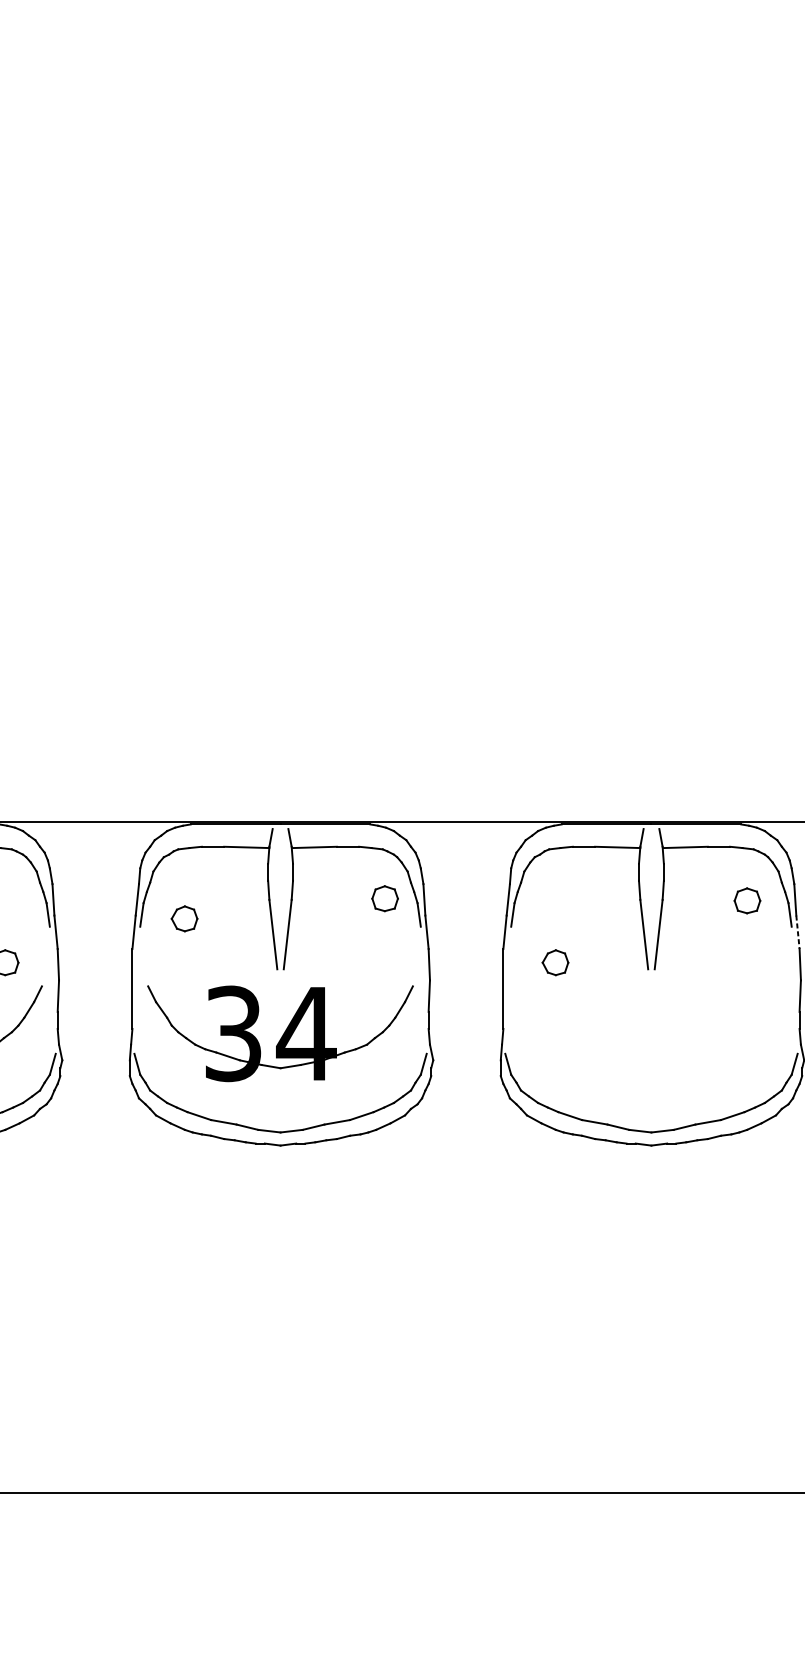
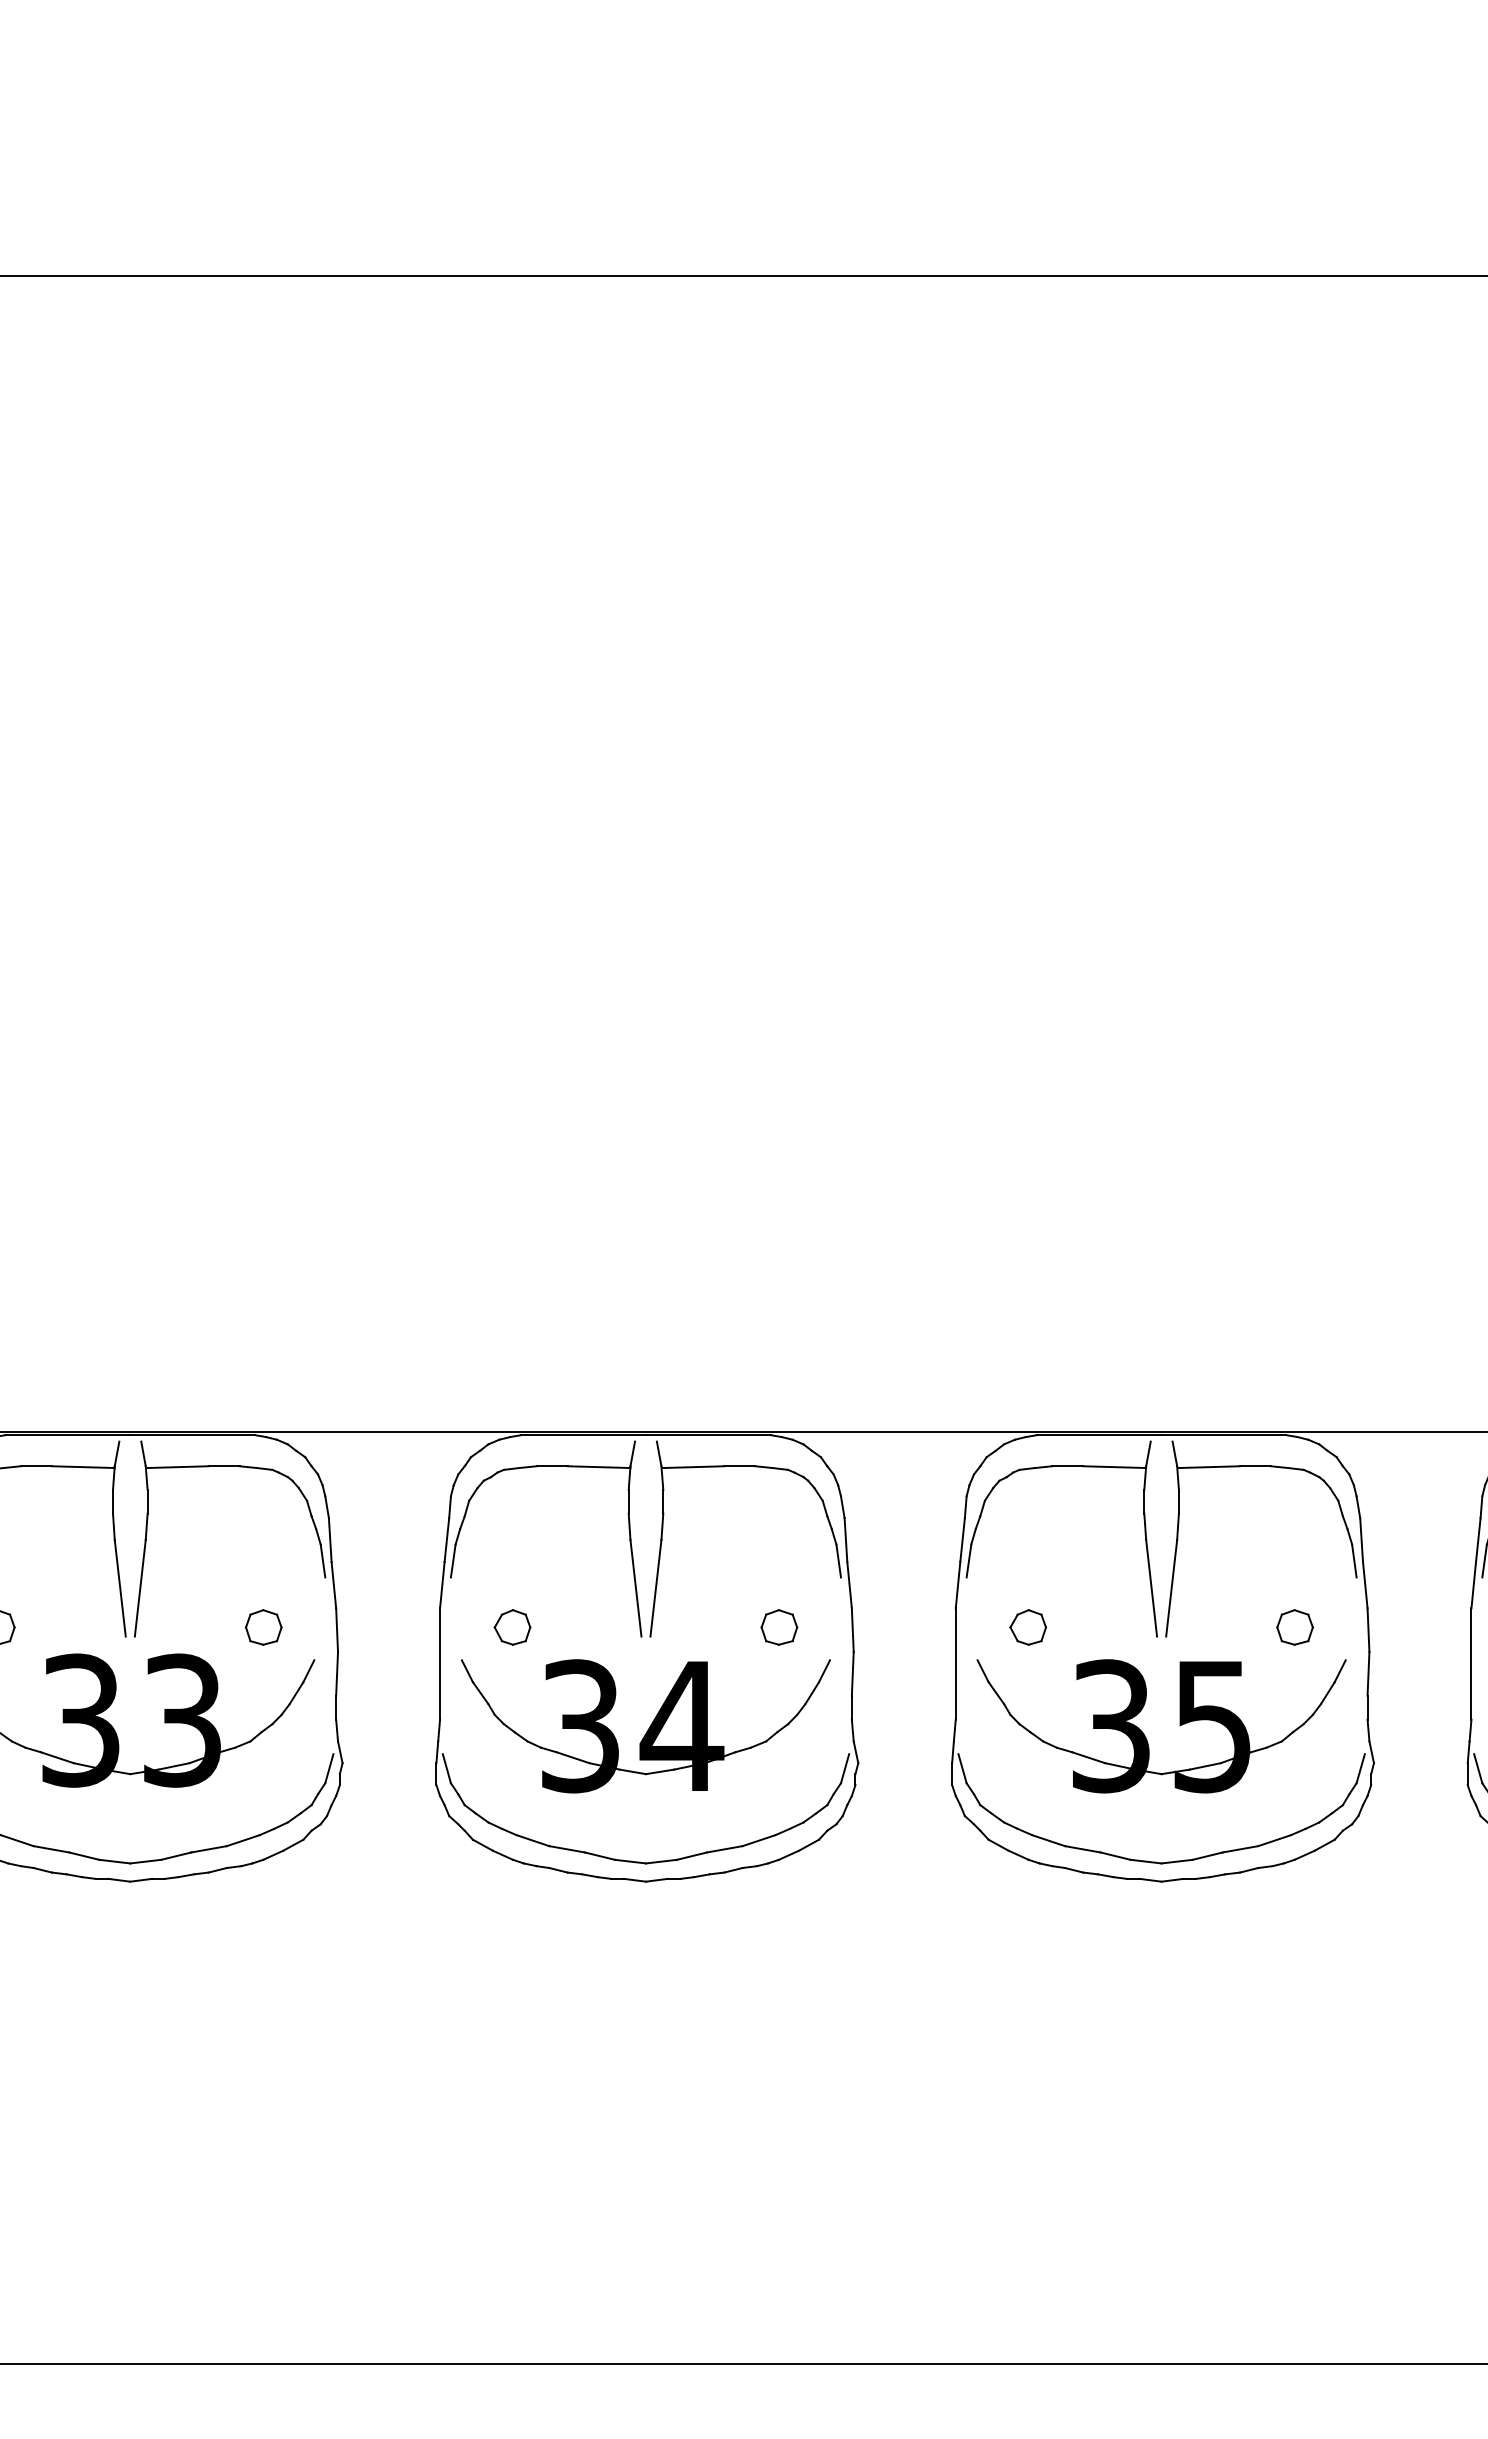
part: (385, 898) -> (779, 1627), moved
part: (747, 900) -> (1294, 1627), moved
part: (184, 918) -> (512, 1627), moved
line: (798, 932) -> (1365, 1585), dashed -> solid
part: (664, 1033) -> (1179, 1726), added

